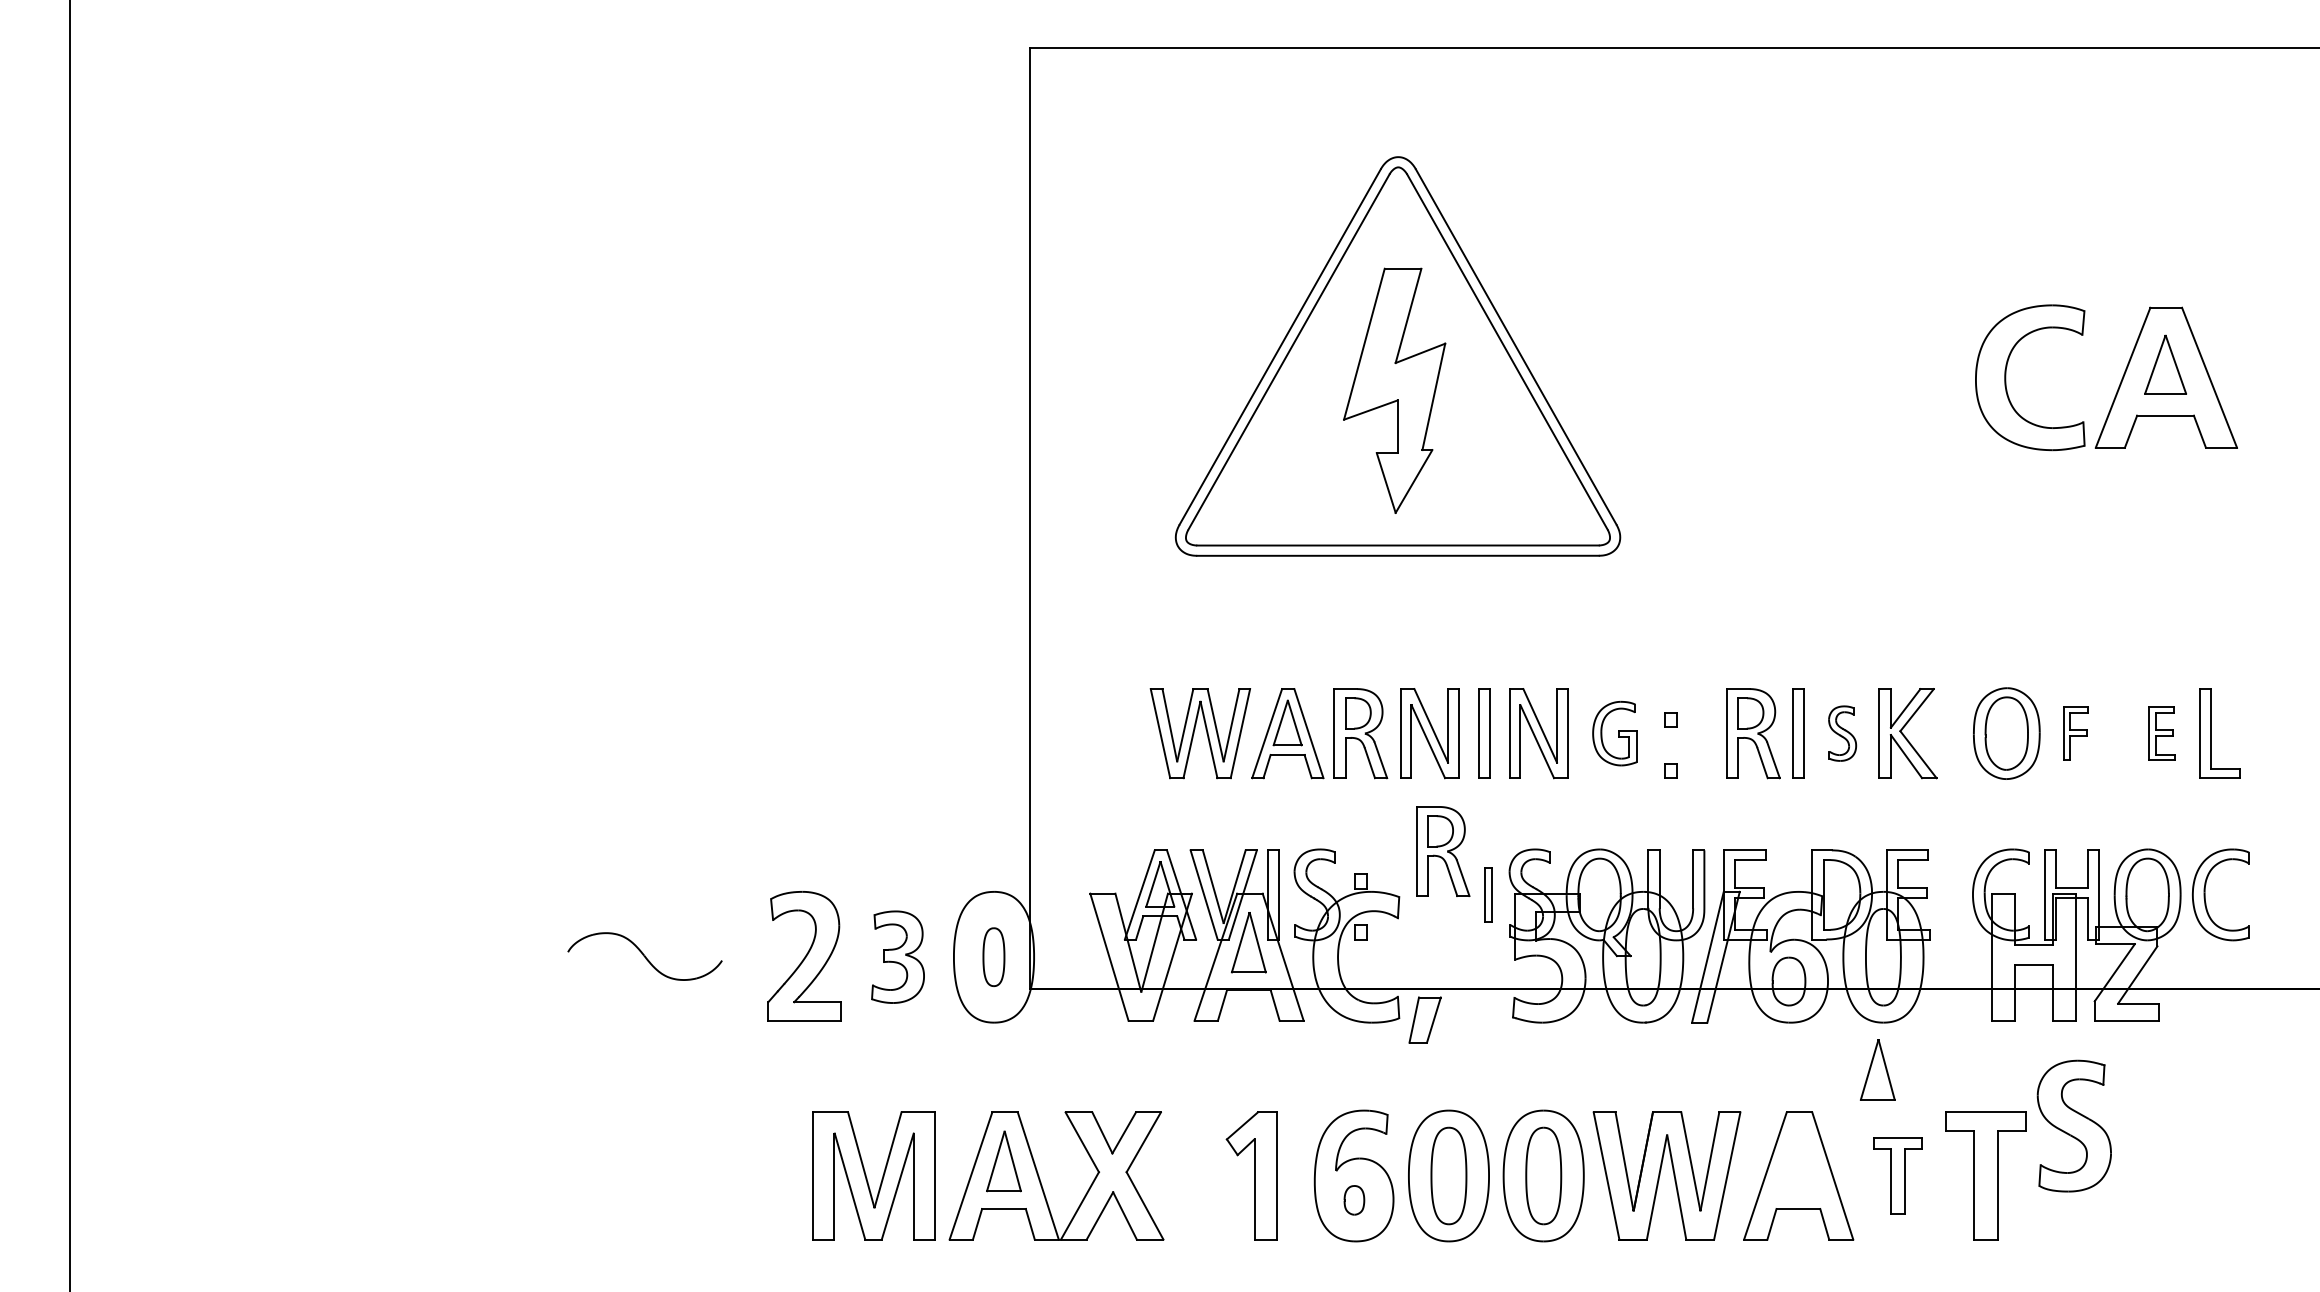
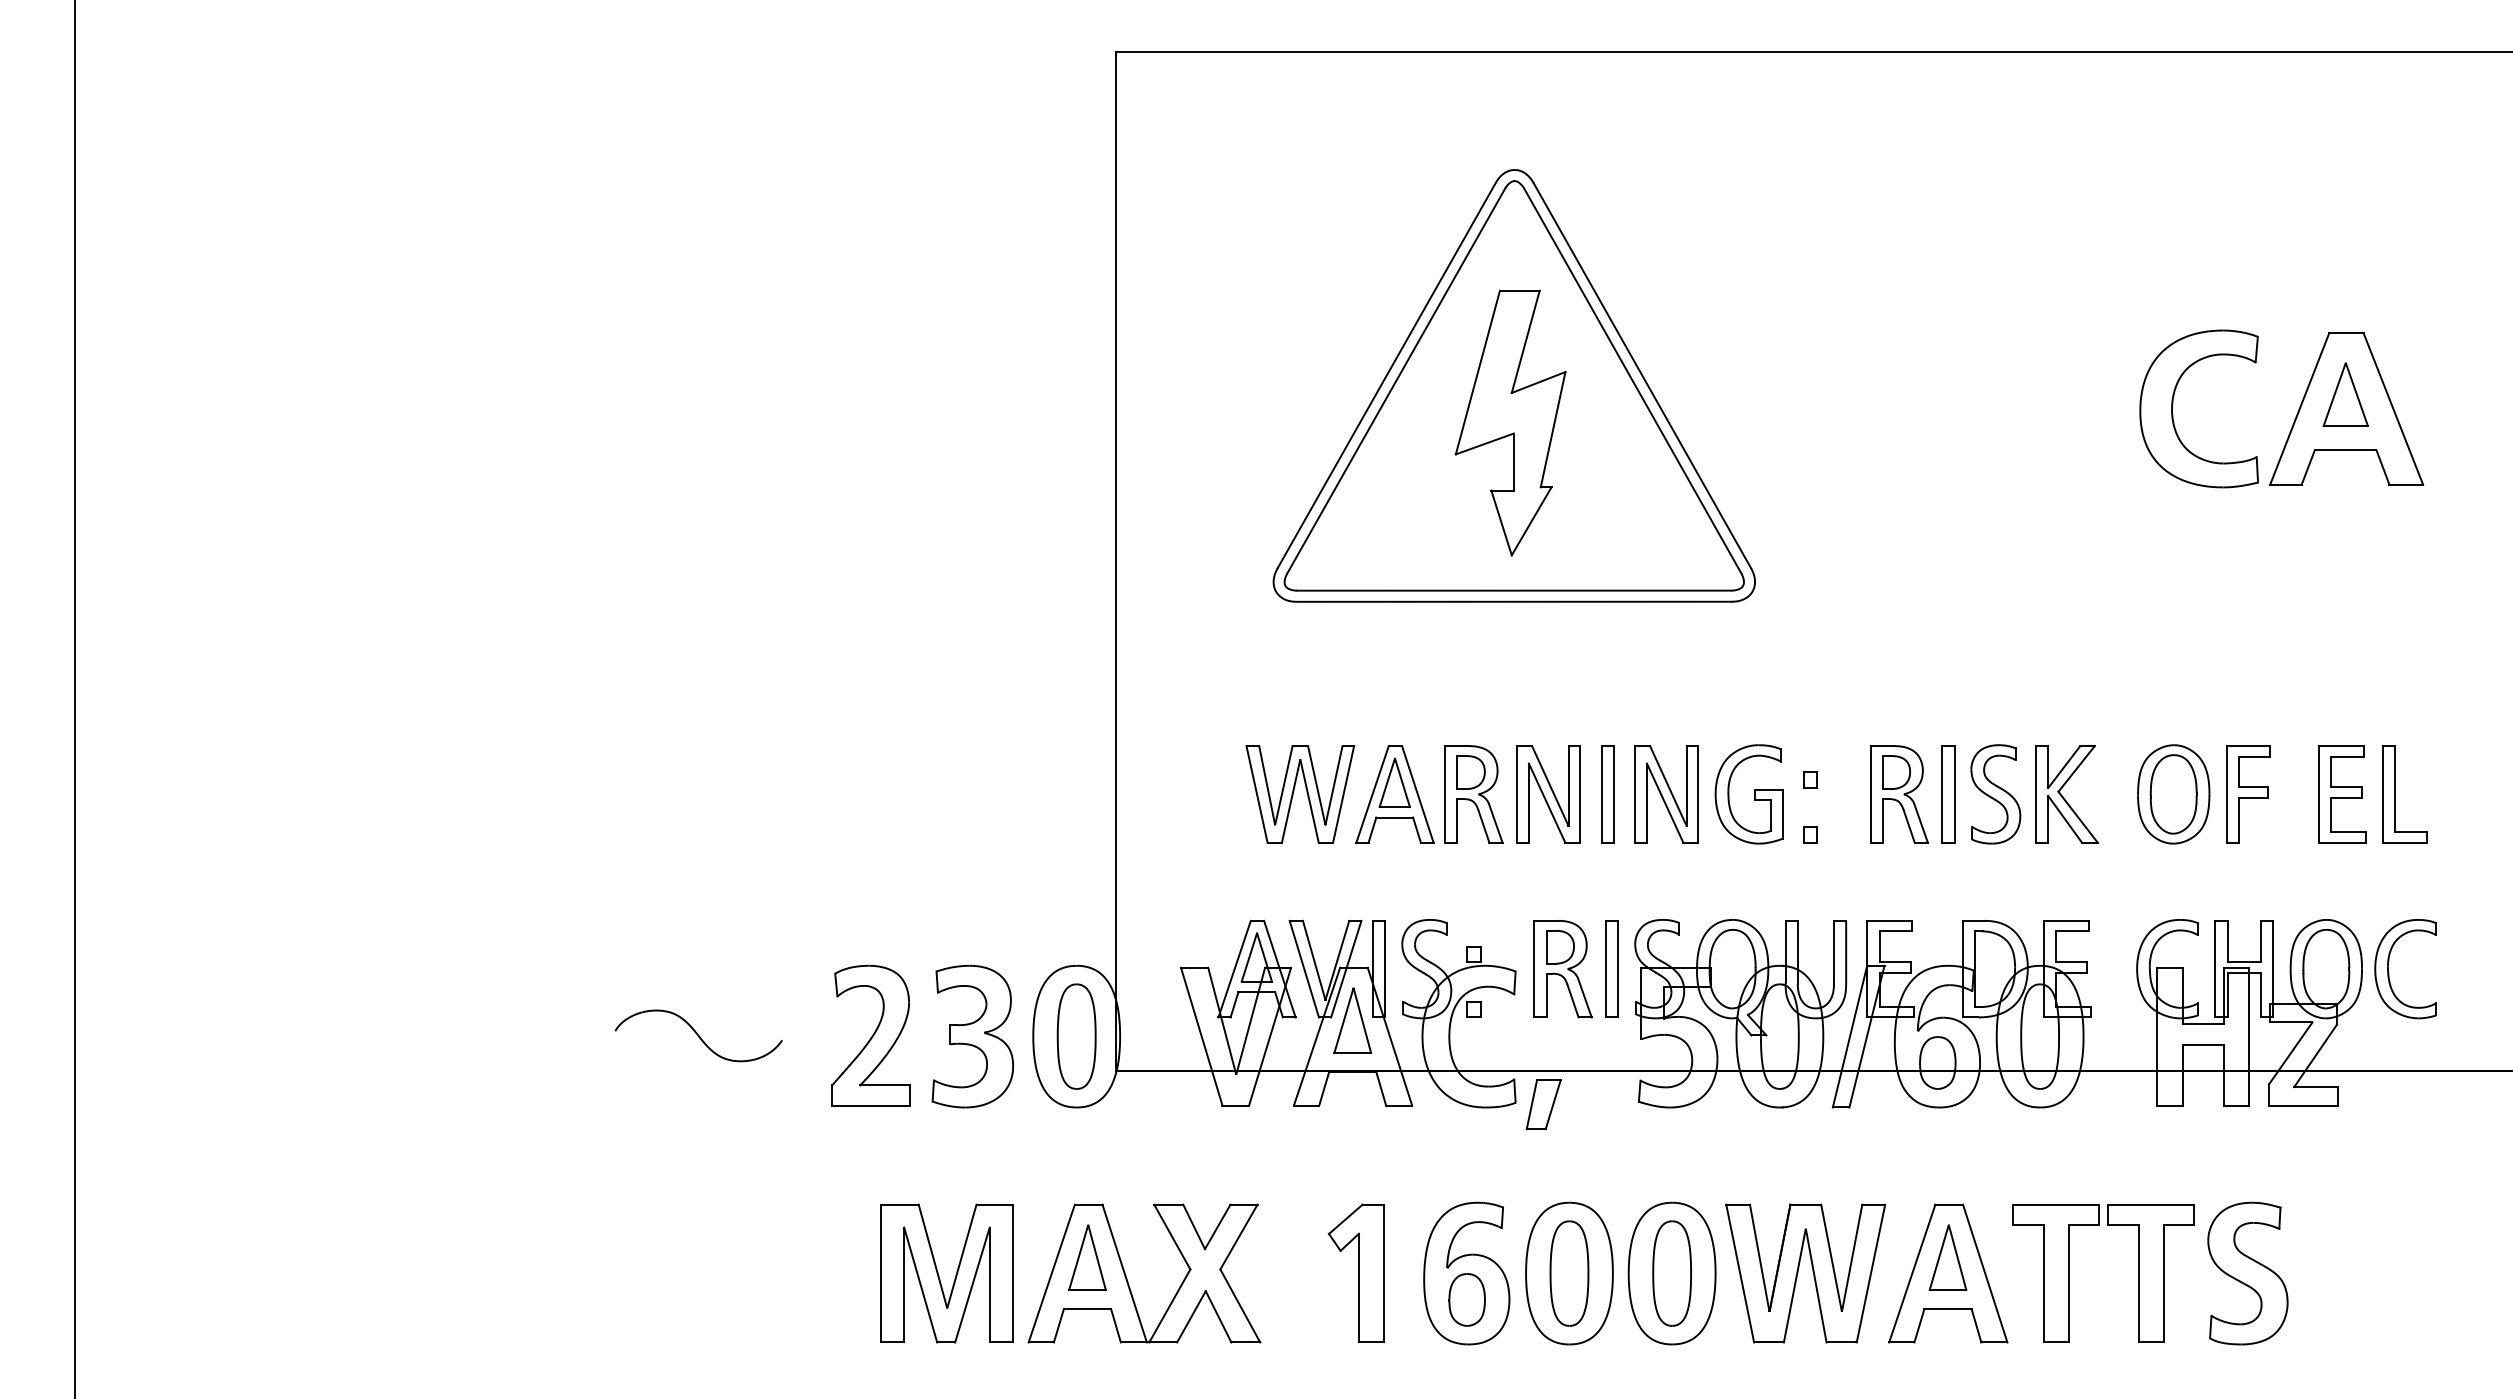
part: (1614, 733) -> (1748, 794), size x1.43
part: (1842, 733) -> (1995, 794), size x1.67
part: (2075, 733) -> (2248, 794), size x1.67
part: (2162, 733) -> (2342, 794), size x1.67
part: (1442, 851) -> (1562, 969), moved
part: (1487, 894) -> (1611, 968), size x1.67
part: (897, 957) -> (972, 1036), size x1.43
part: (993, 957) -> (1076, 1036), size x1.67
part: (1877, 1069) -> (1947, 1257), moved
part: (2073, 1126) -> (2247, 1273), moved
part: (1897, 1175) -> (2055, 1273), size x1.67
part: (1353, 1199) -> (1466, 1299), size x1.67

